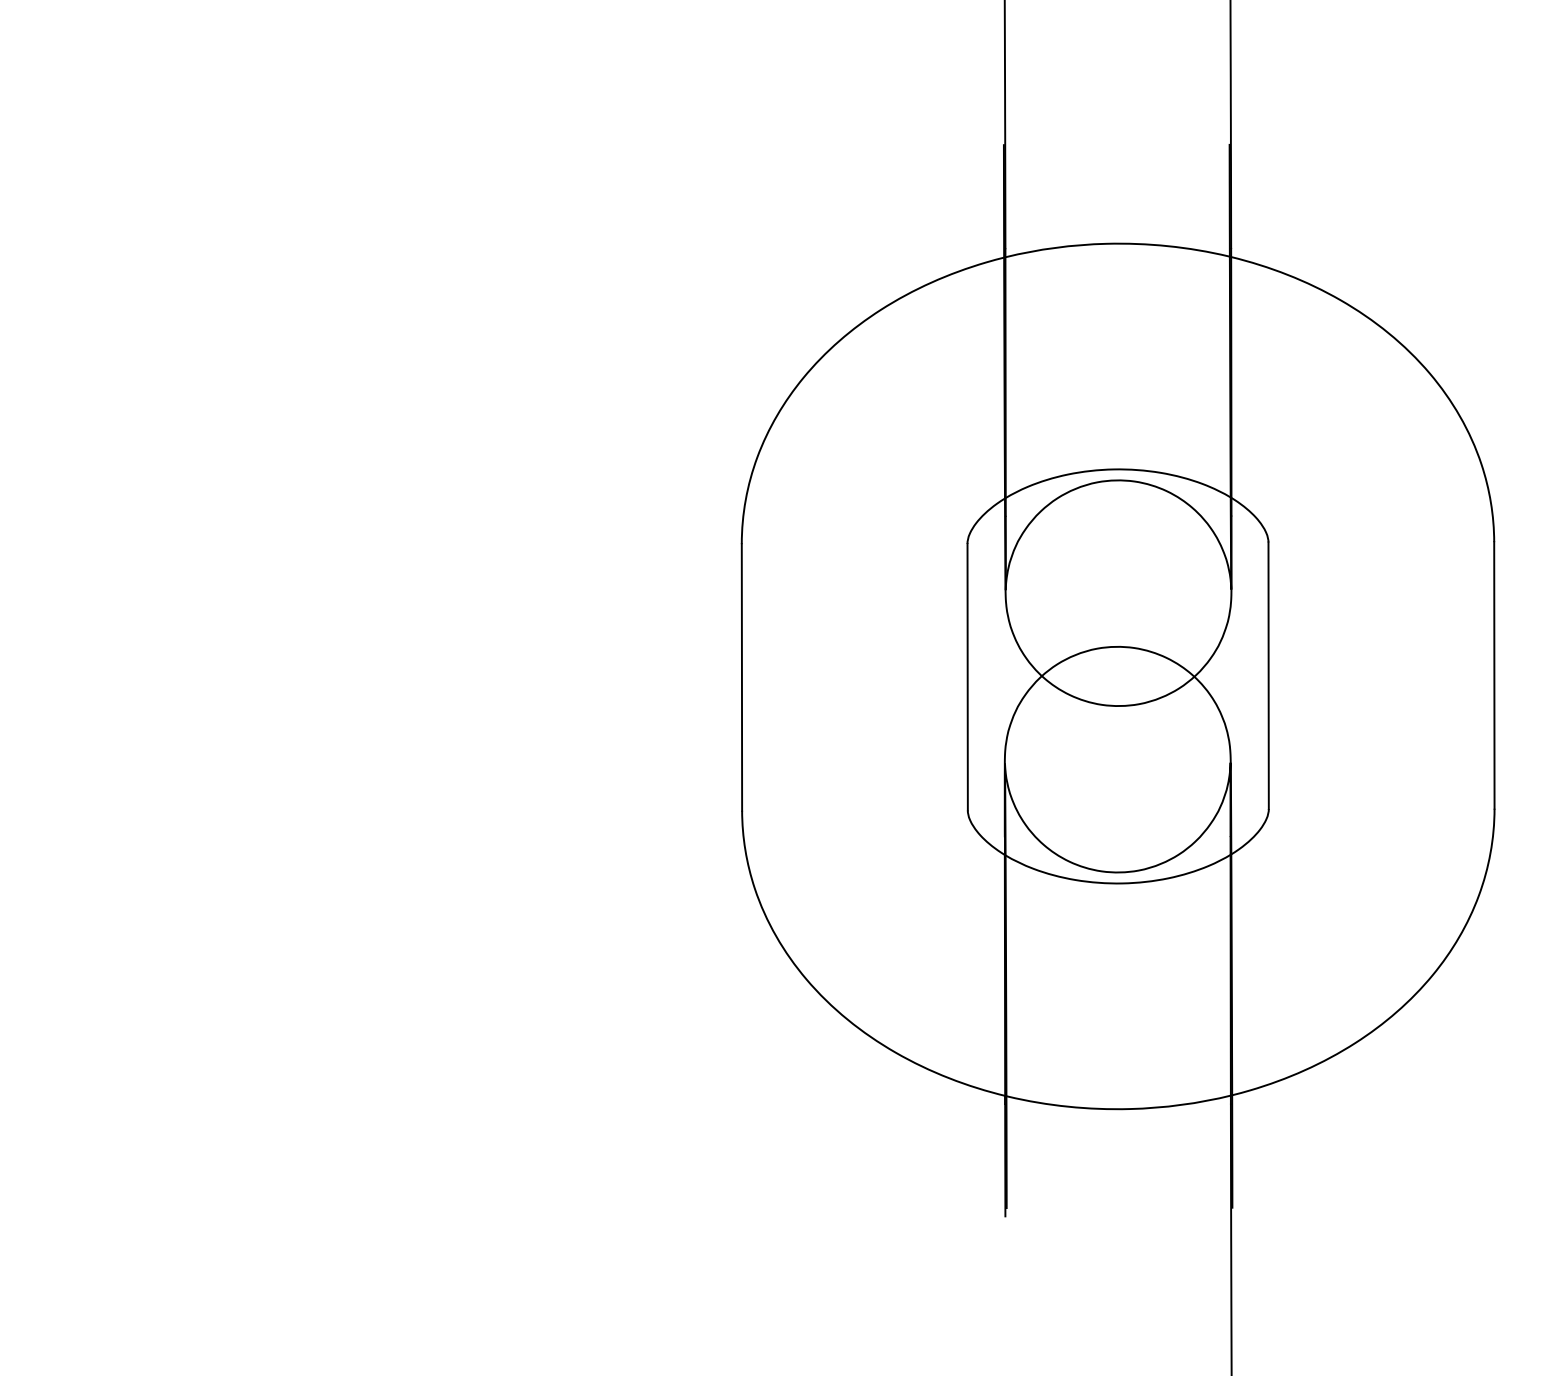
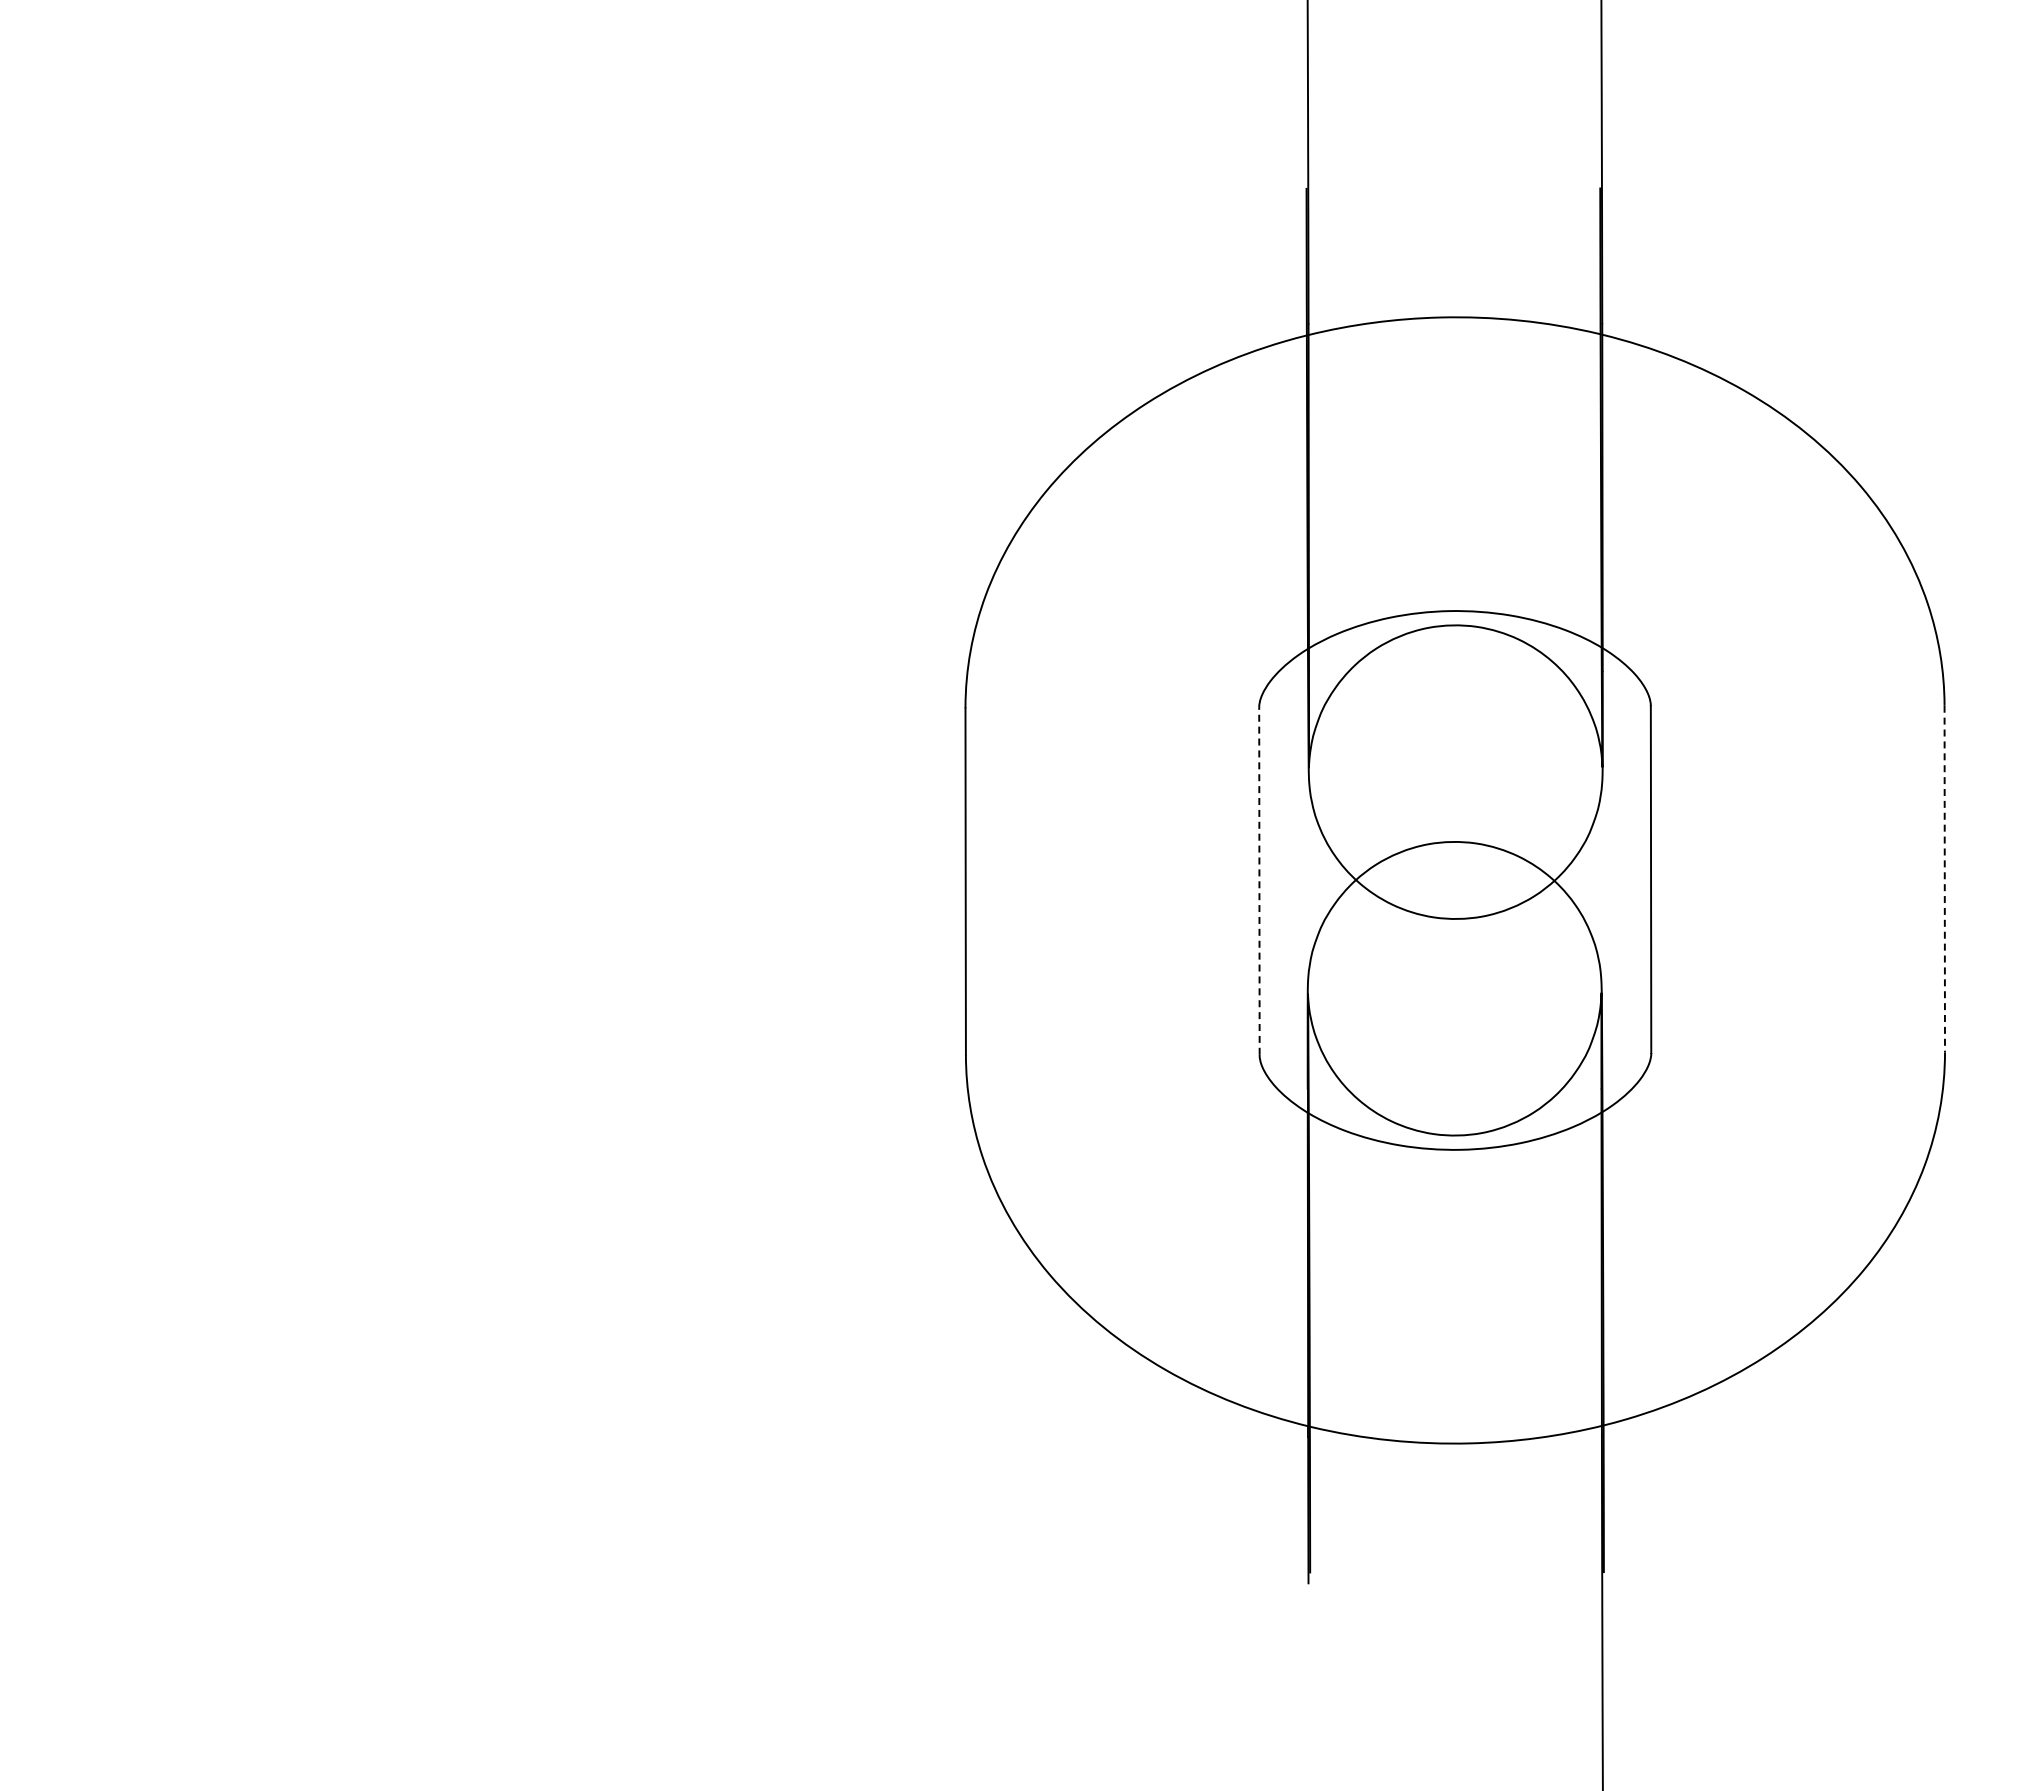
line: (1494, 675) -> (1944, 879), solid -> dashed
line: (967, 676) -> (1259, 880), solid -> dashed

